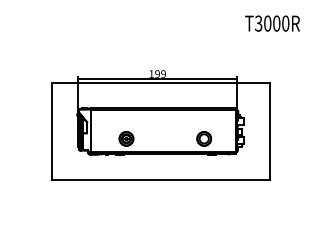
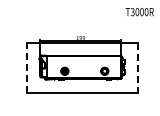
line: (51, 131) -> (26, 67), solid -> dashed
line: (269, 131) -> (138, 67), solid -> dashed

